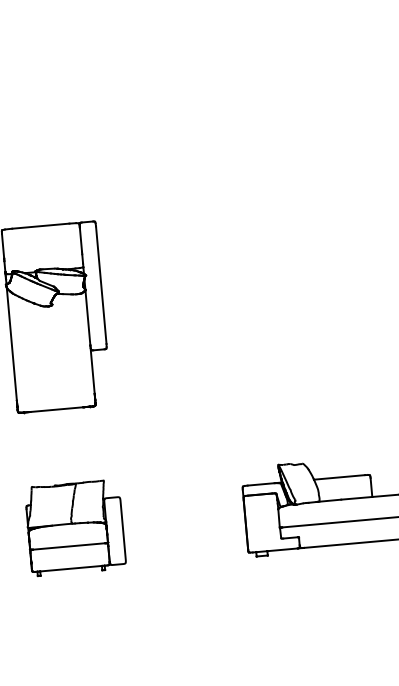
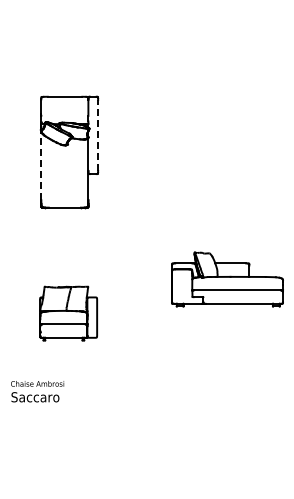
line: (101, 285) -> (98, 135), solid -> dashed
line: (12, 343) -> (41, 165), solid -> dashed
part: (75, 527) -> (68, 313), moved

